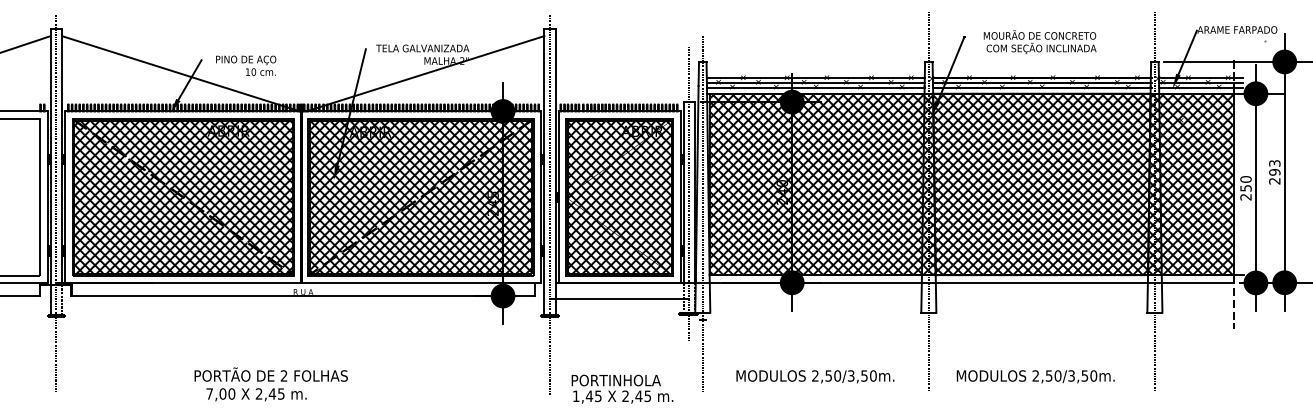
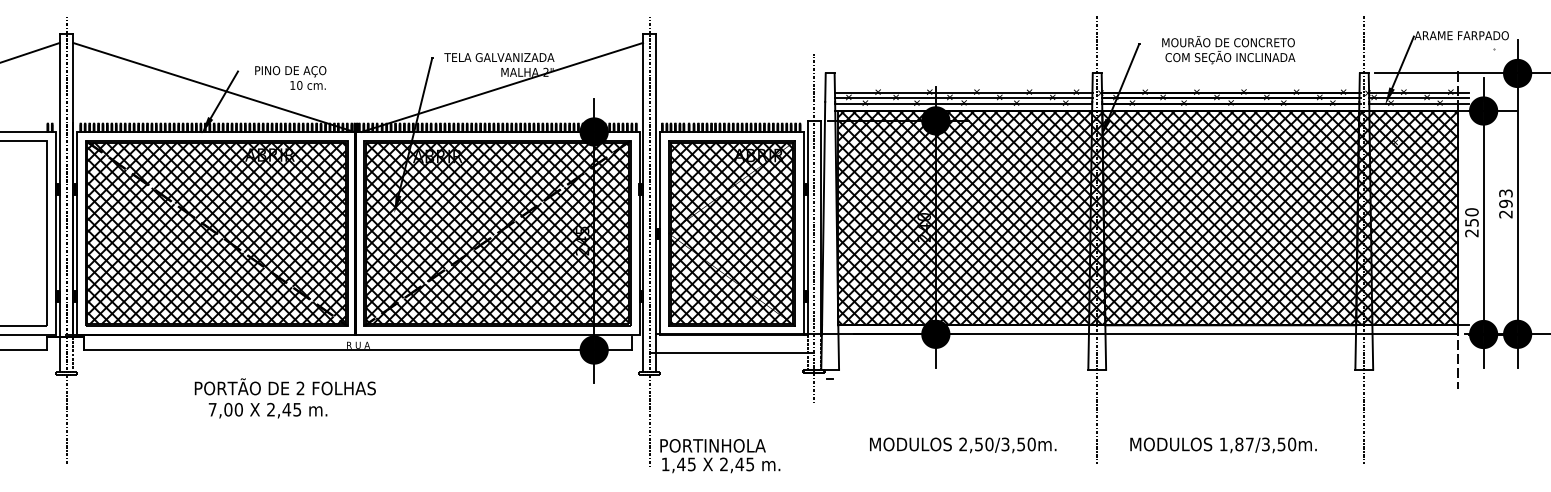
line: (703, 213) -> (830, 252), removed
text: (1046, 376) -> (1236, 444), 2,50/3,50m. -> 1,87/3,50m.
text: (270, 384) -> (284, 398), moved
text: (622, 389) -> (720, 456), moved

